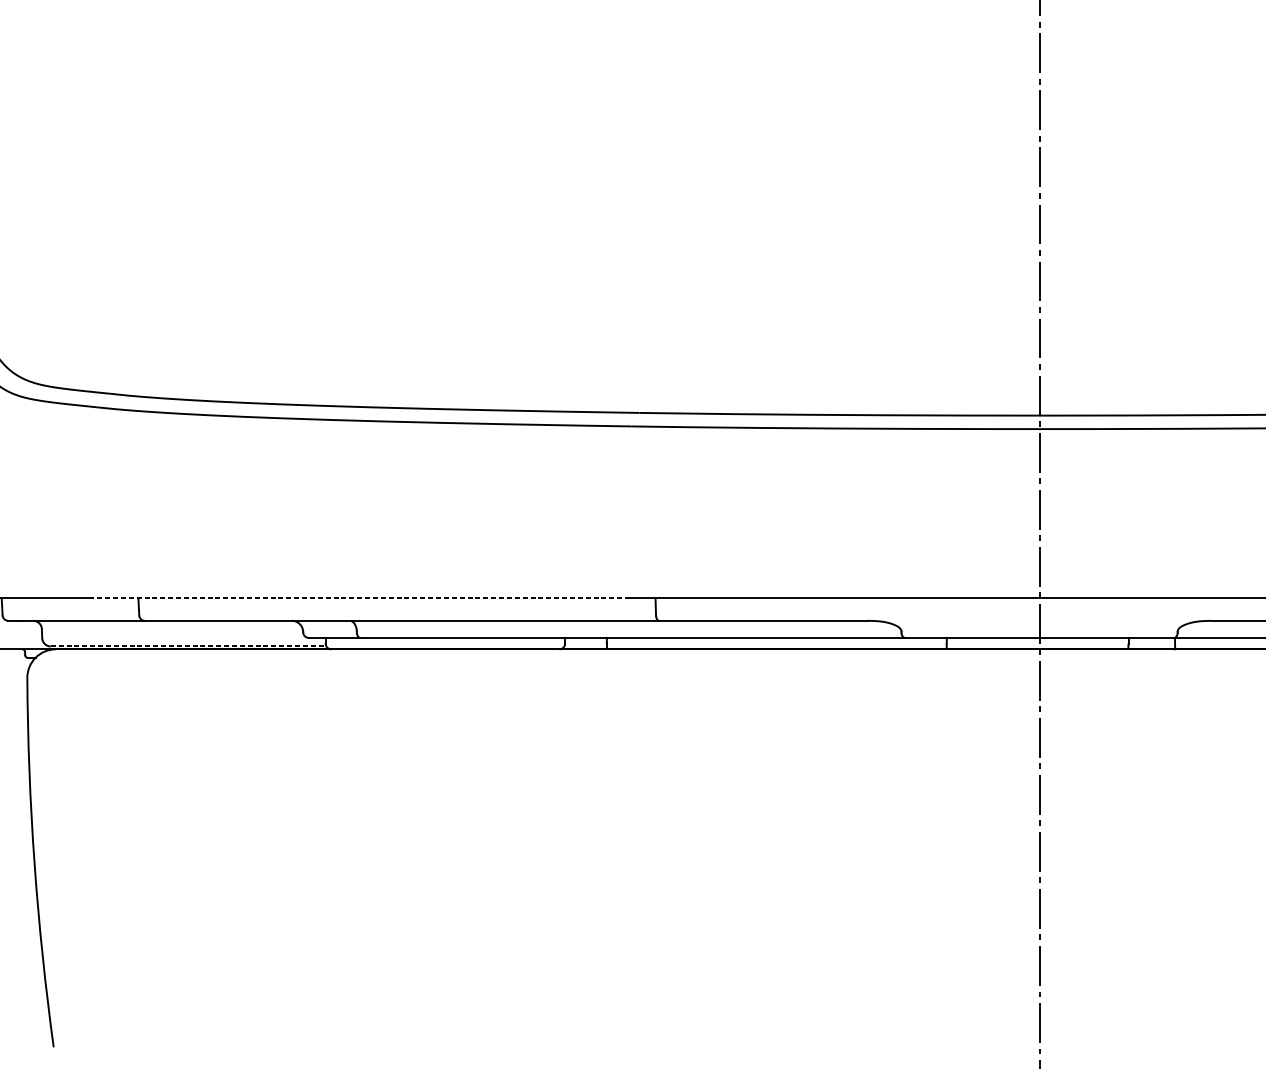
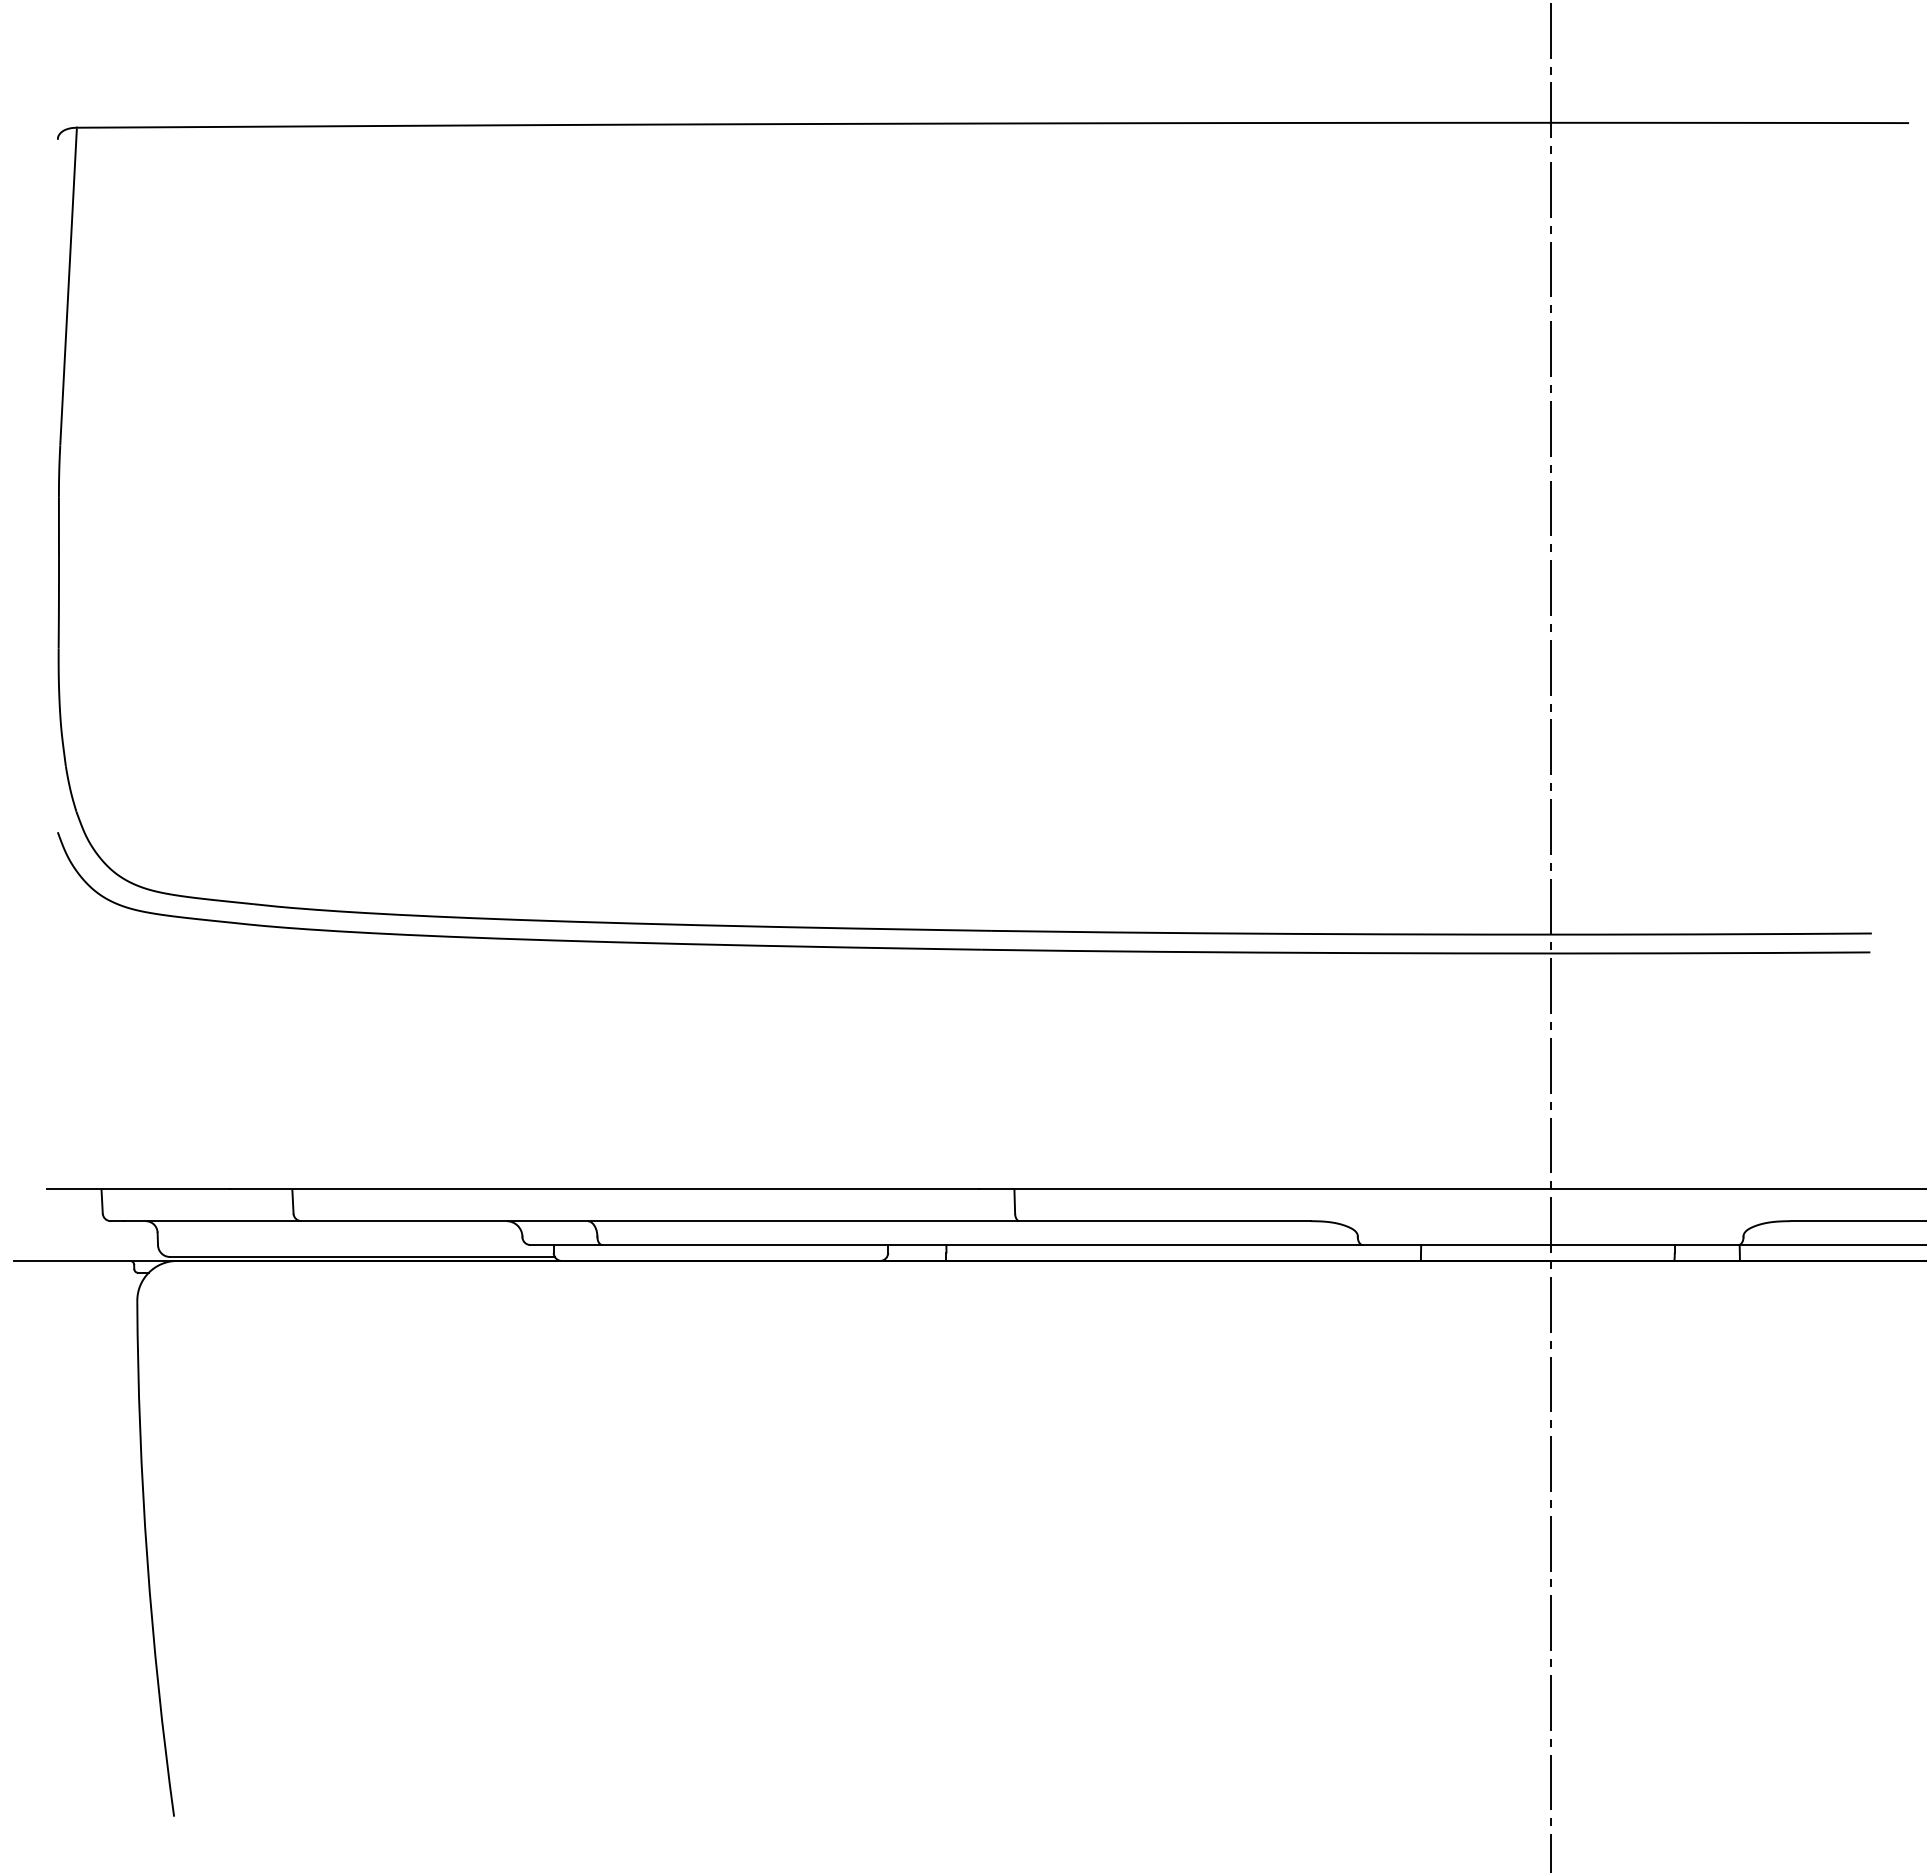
line: (361, 598) -> (604, 1189), dashed -> solid
line: (188, 646) -> (362, 1256), dashed -> solid

